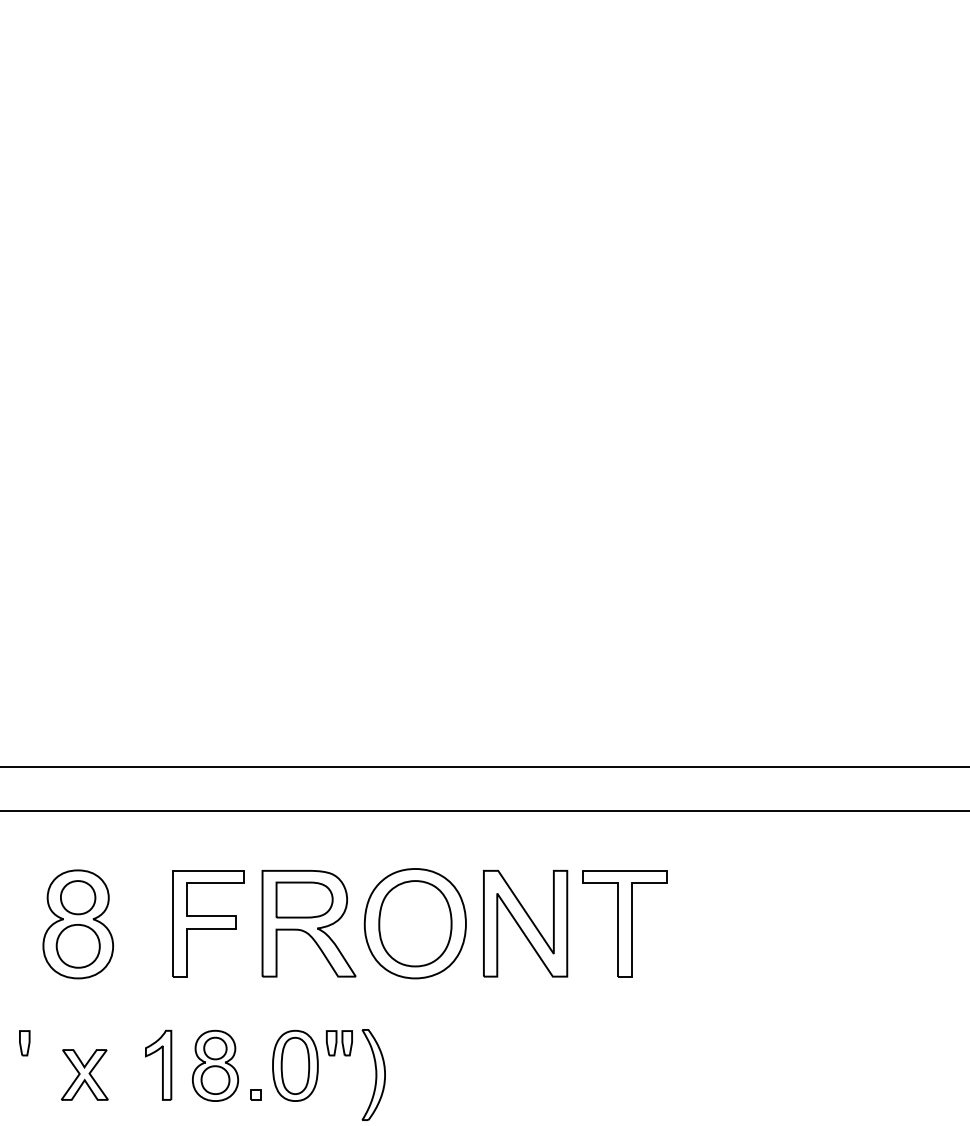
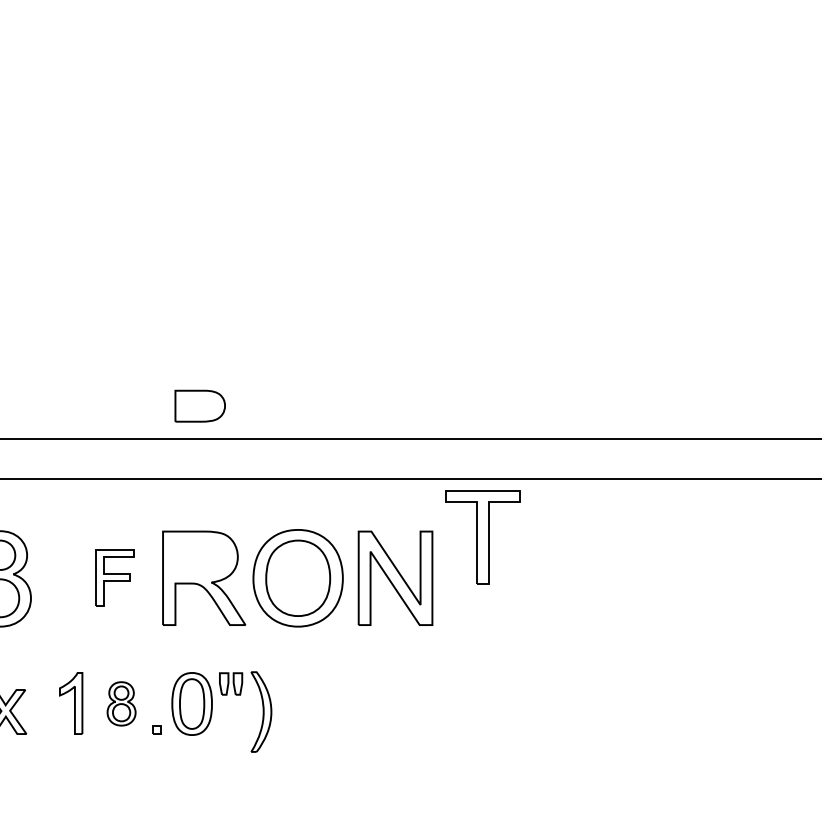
part: (304, 899) -> (200, 405), moved
part: (208, 923) -> (115, 578), size x0.6
part: (624, 923) -> (483, 537), moved
part: (215, 1065) -> (121, 703), size x0.7

